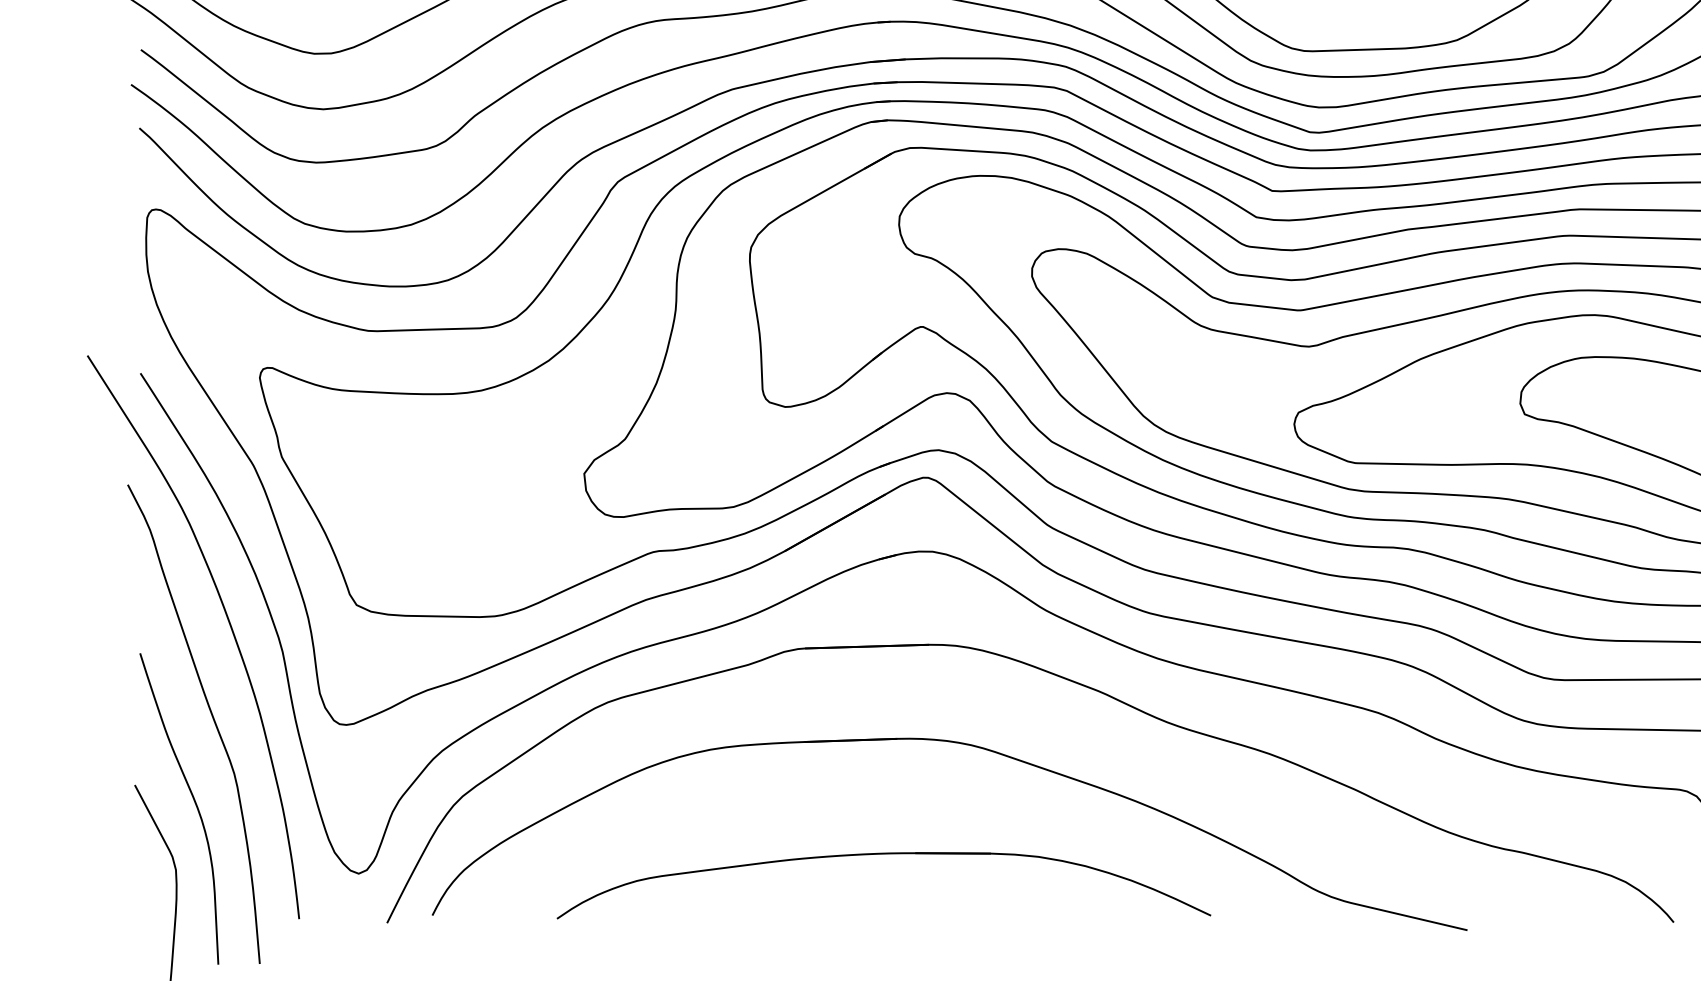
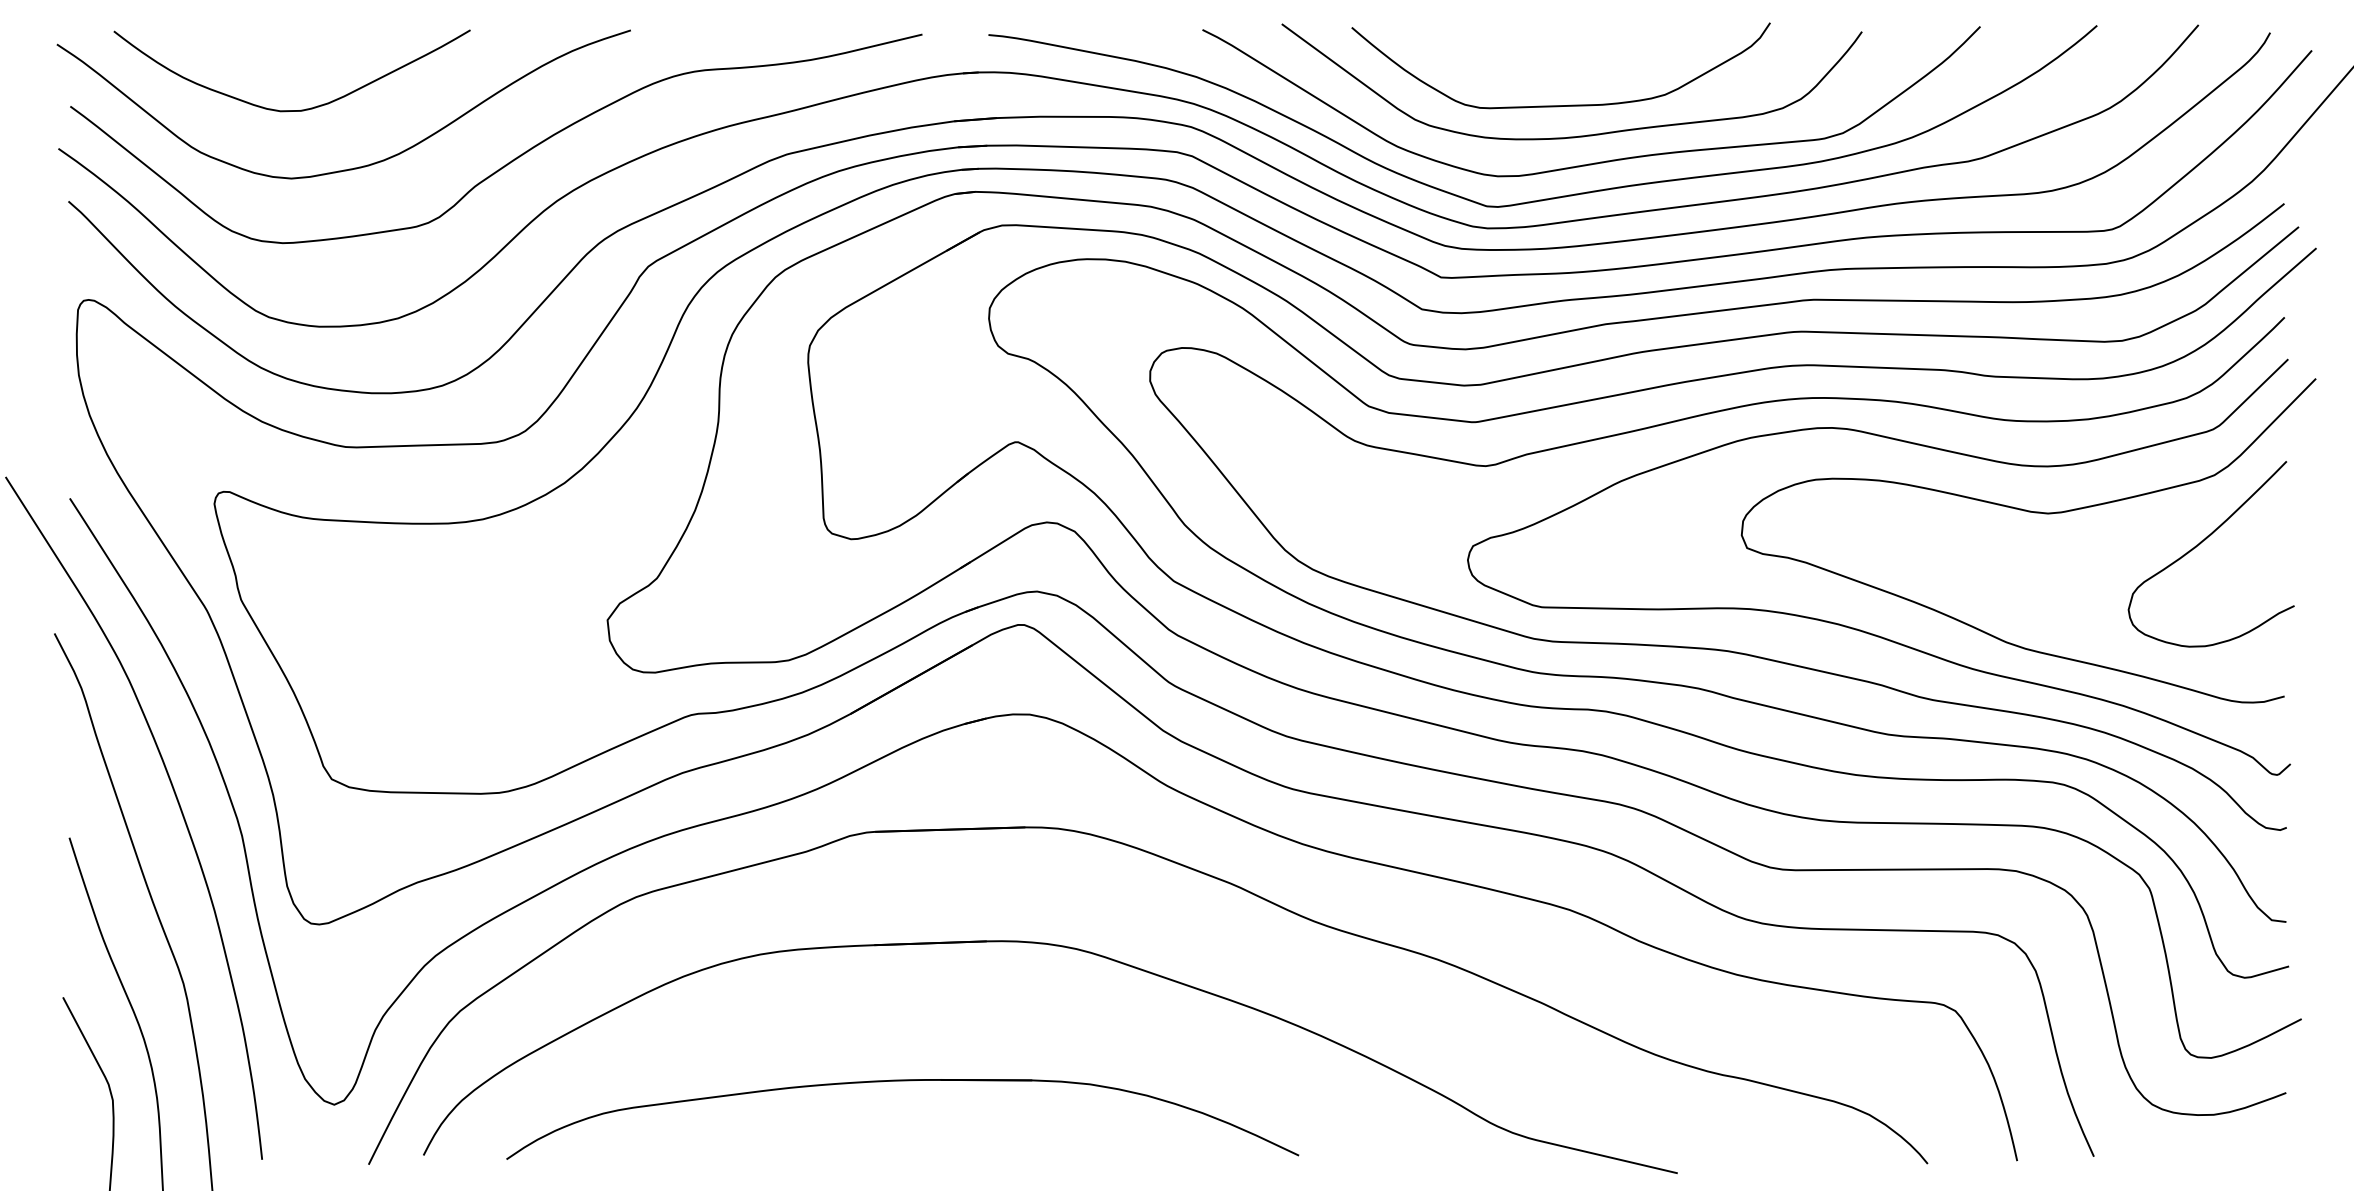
part: (883, 854) -> (902, 1081), moved

